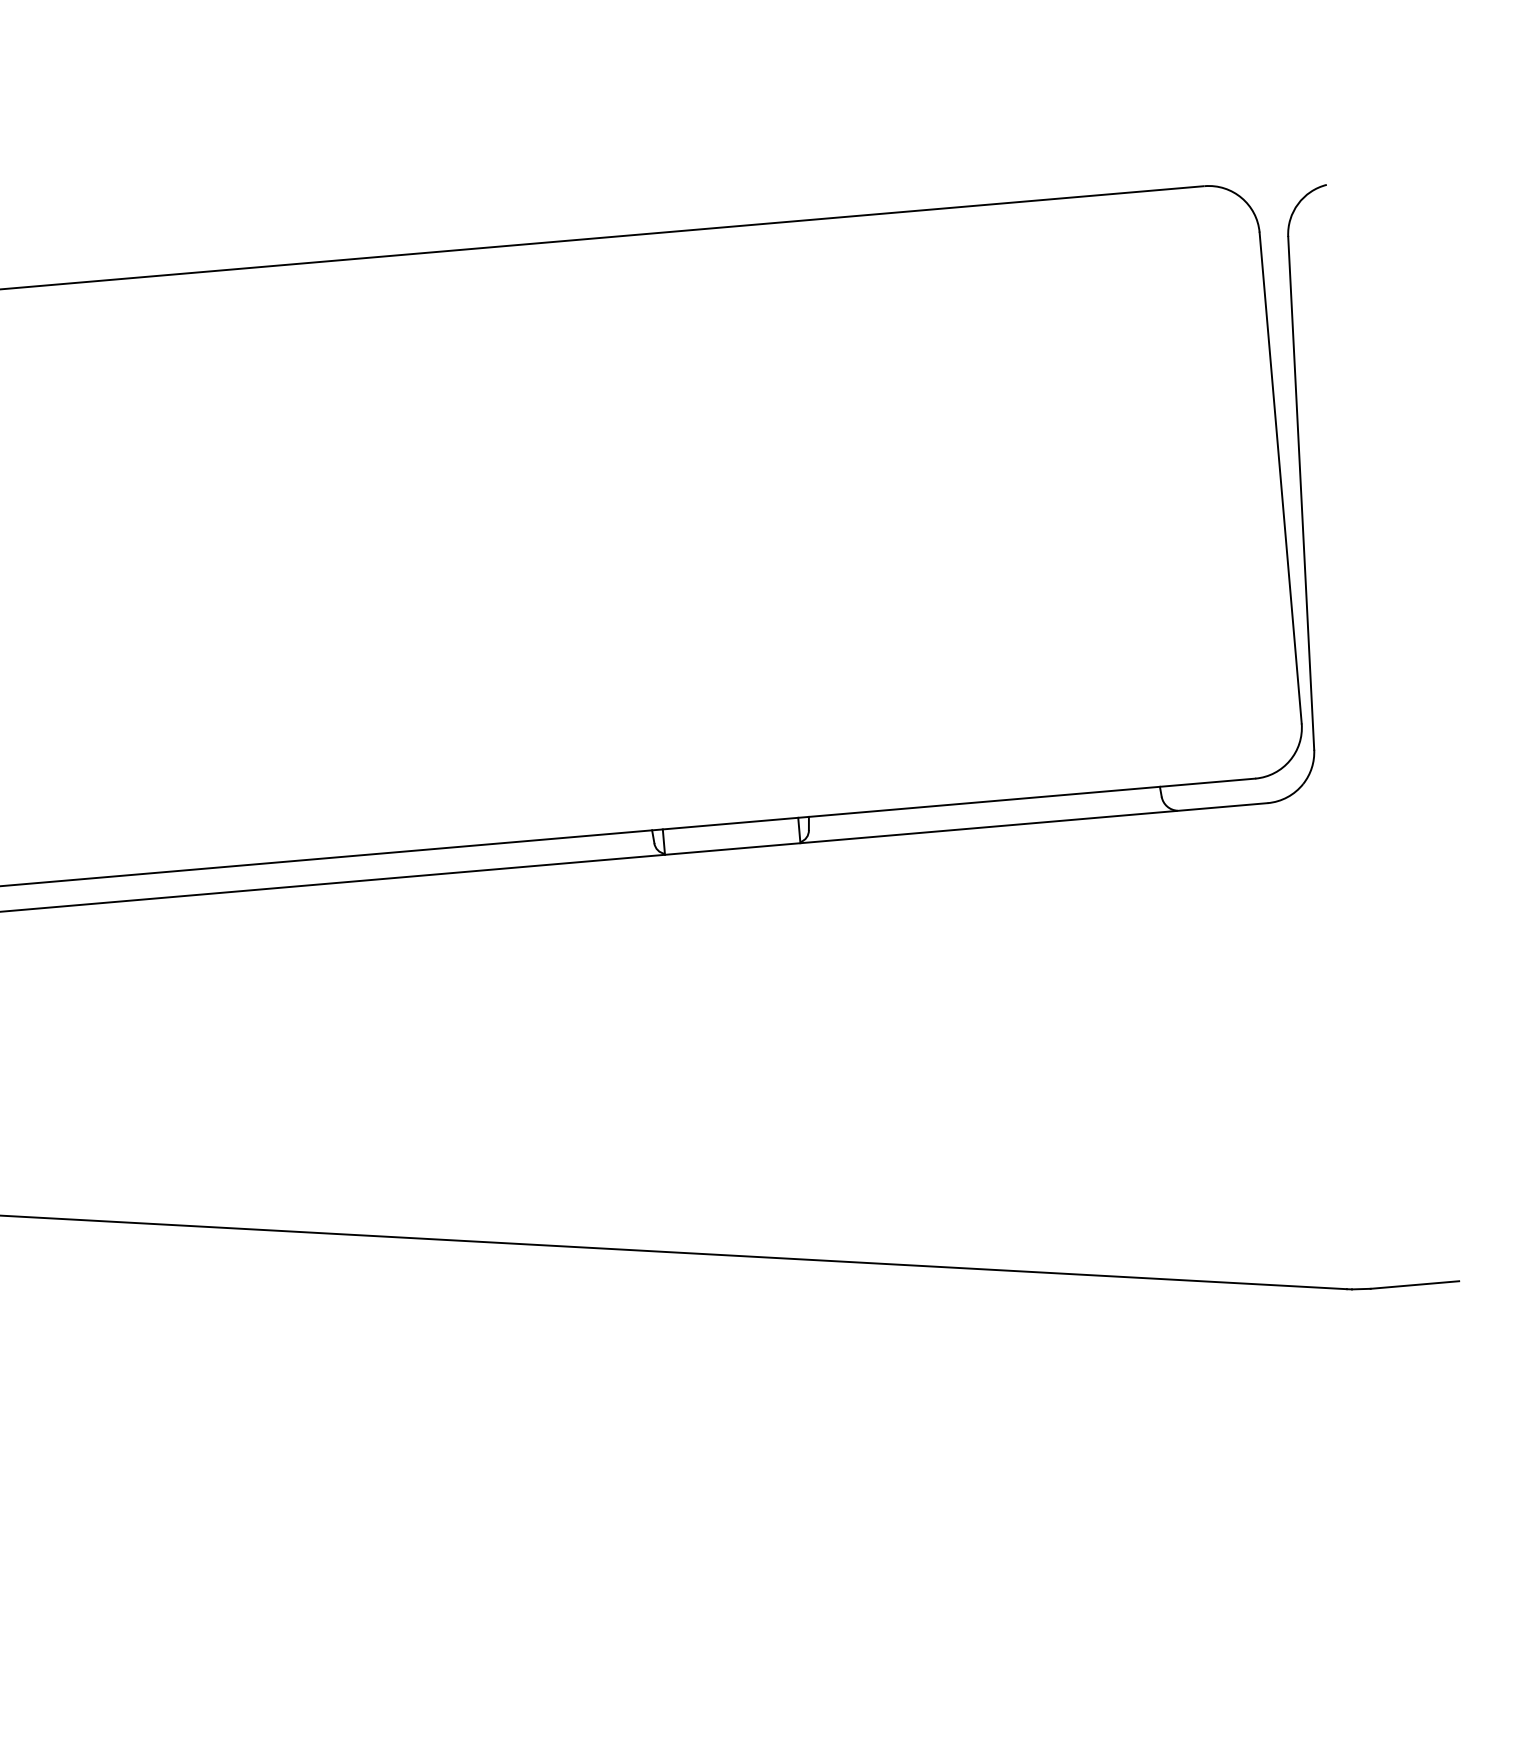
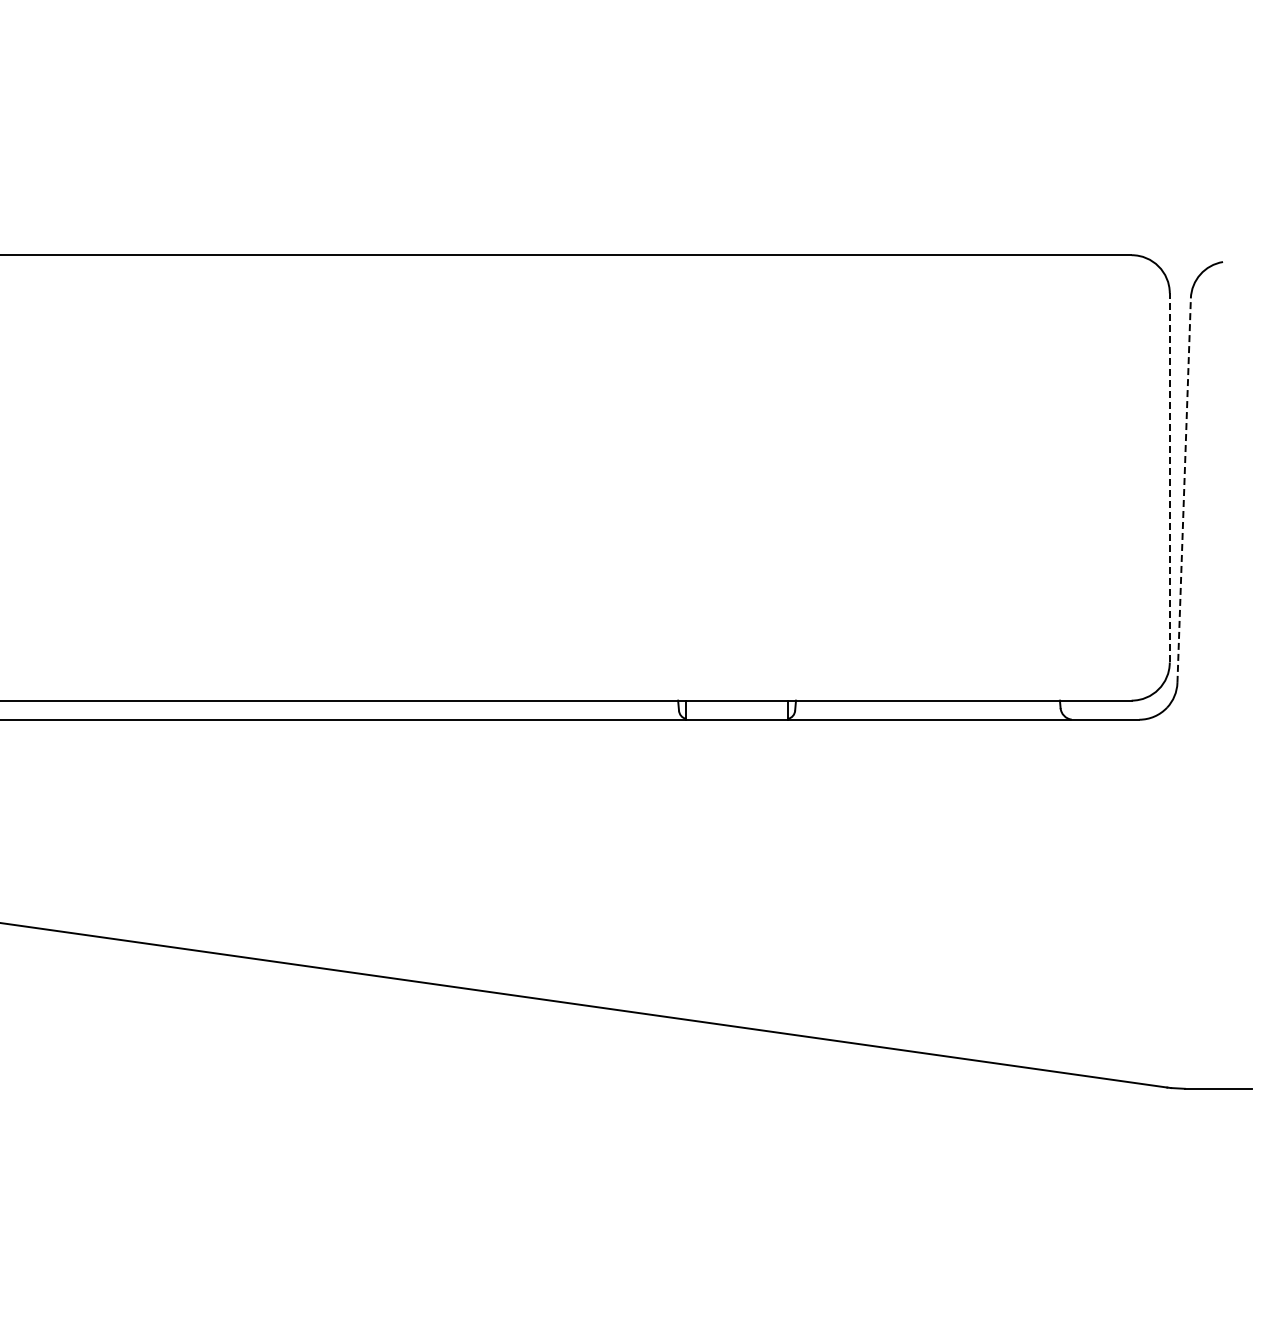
line: (1280, 477) -> (1169, 477), solid -> dashed
line: (1301, 493) -> (1184, 490), solid -> dashed

